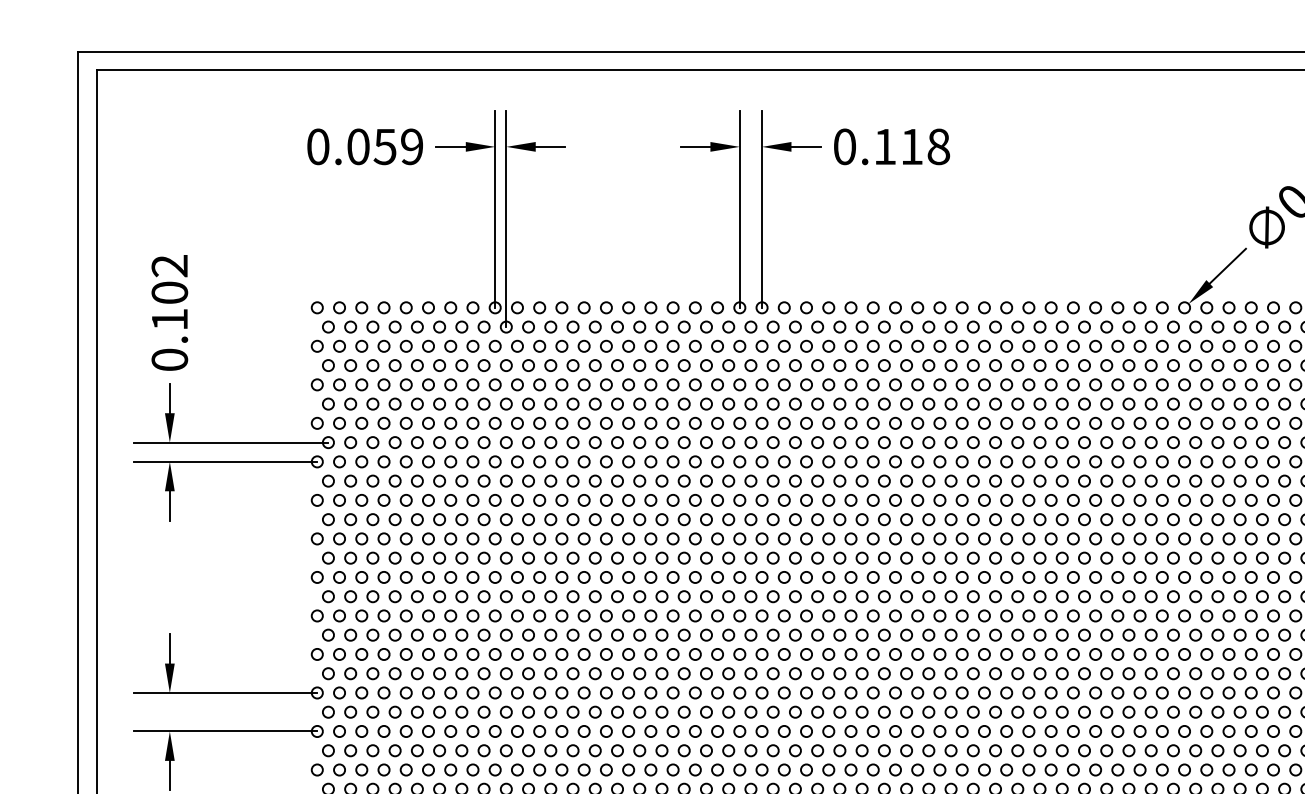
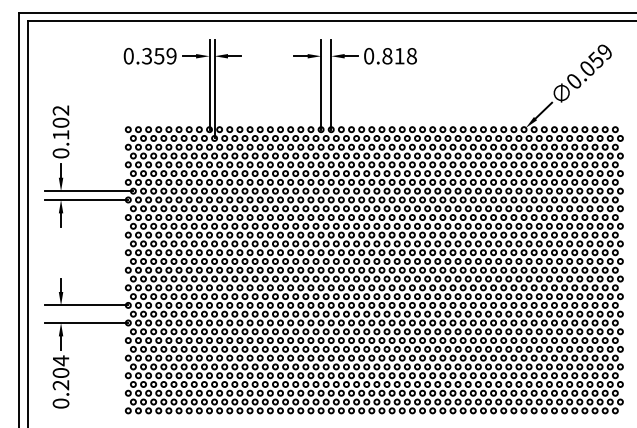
text: (359, 147) -> (147, 56), 0.059 -> 0.359
text: (885, 147) -> (387, 56), 0.118 -> 0.818

